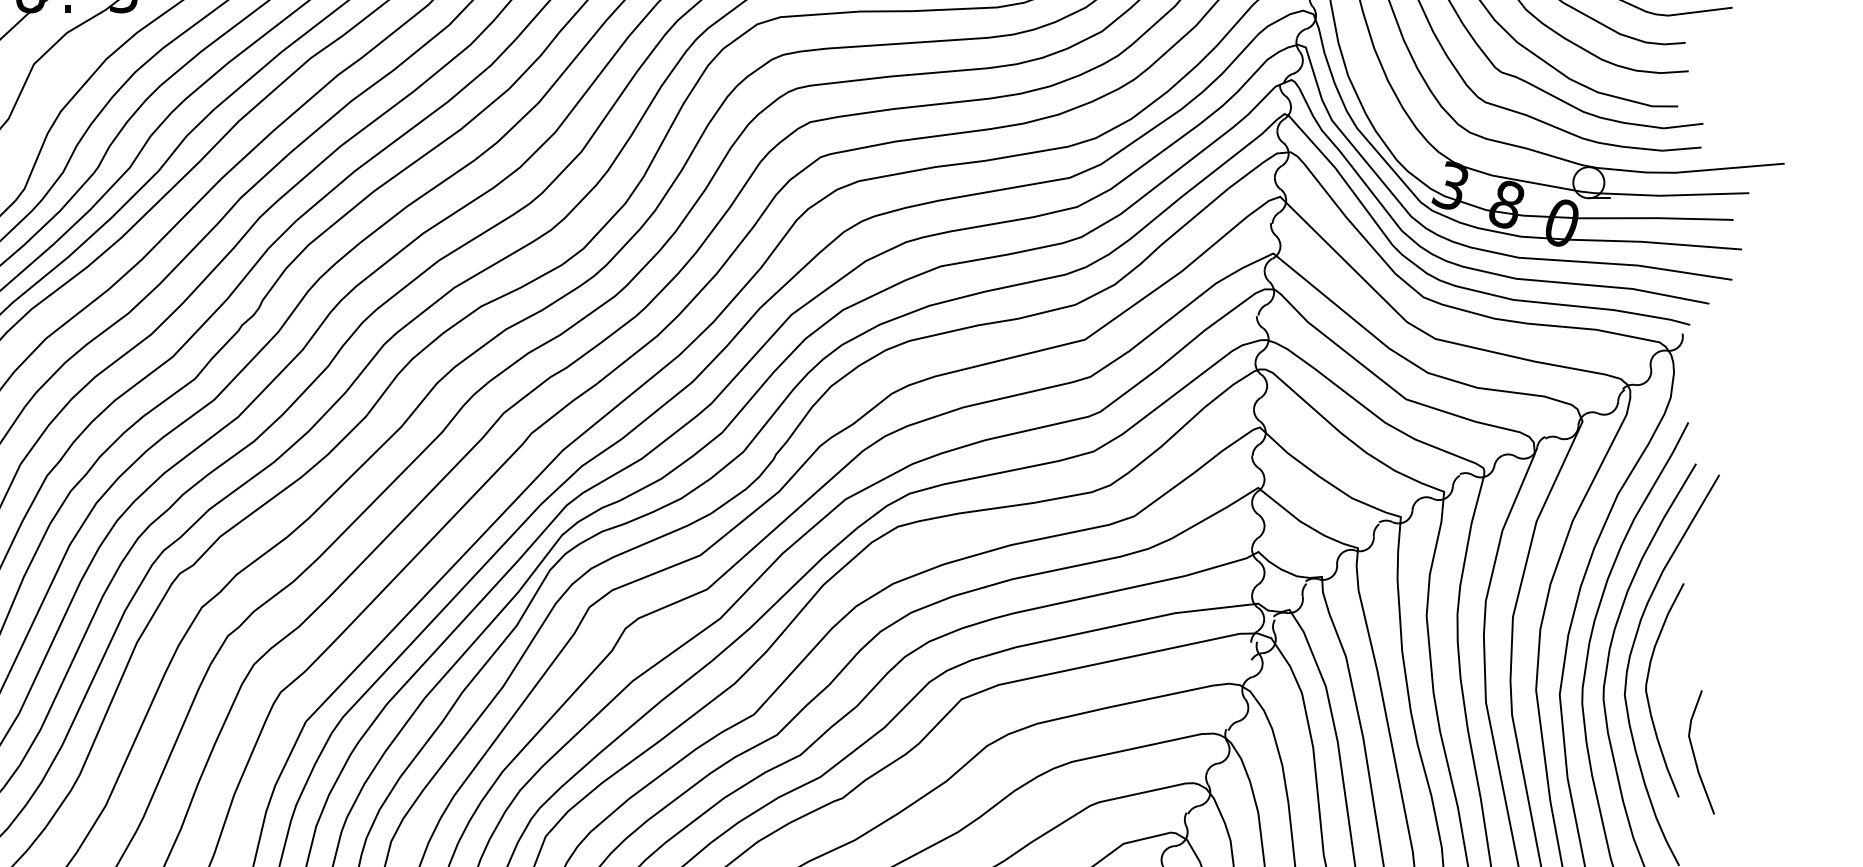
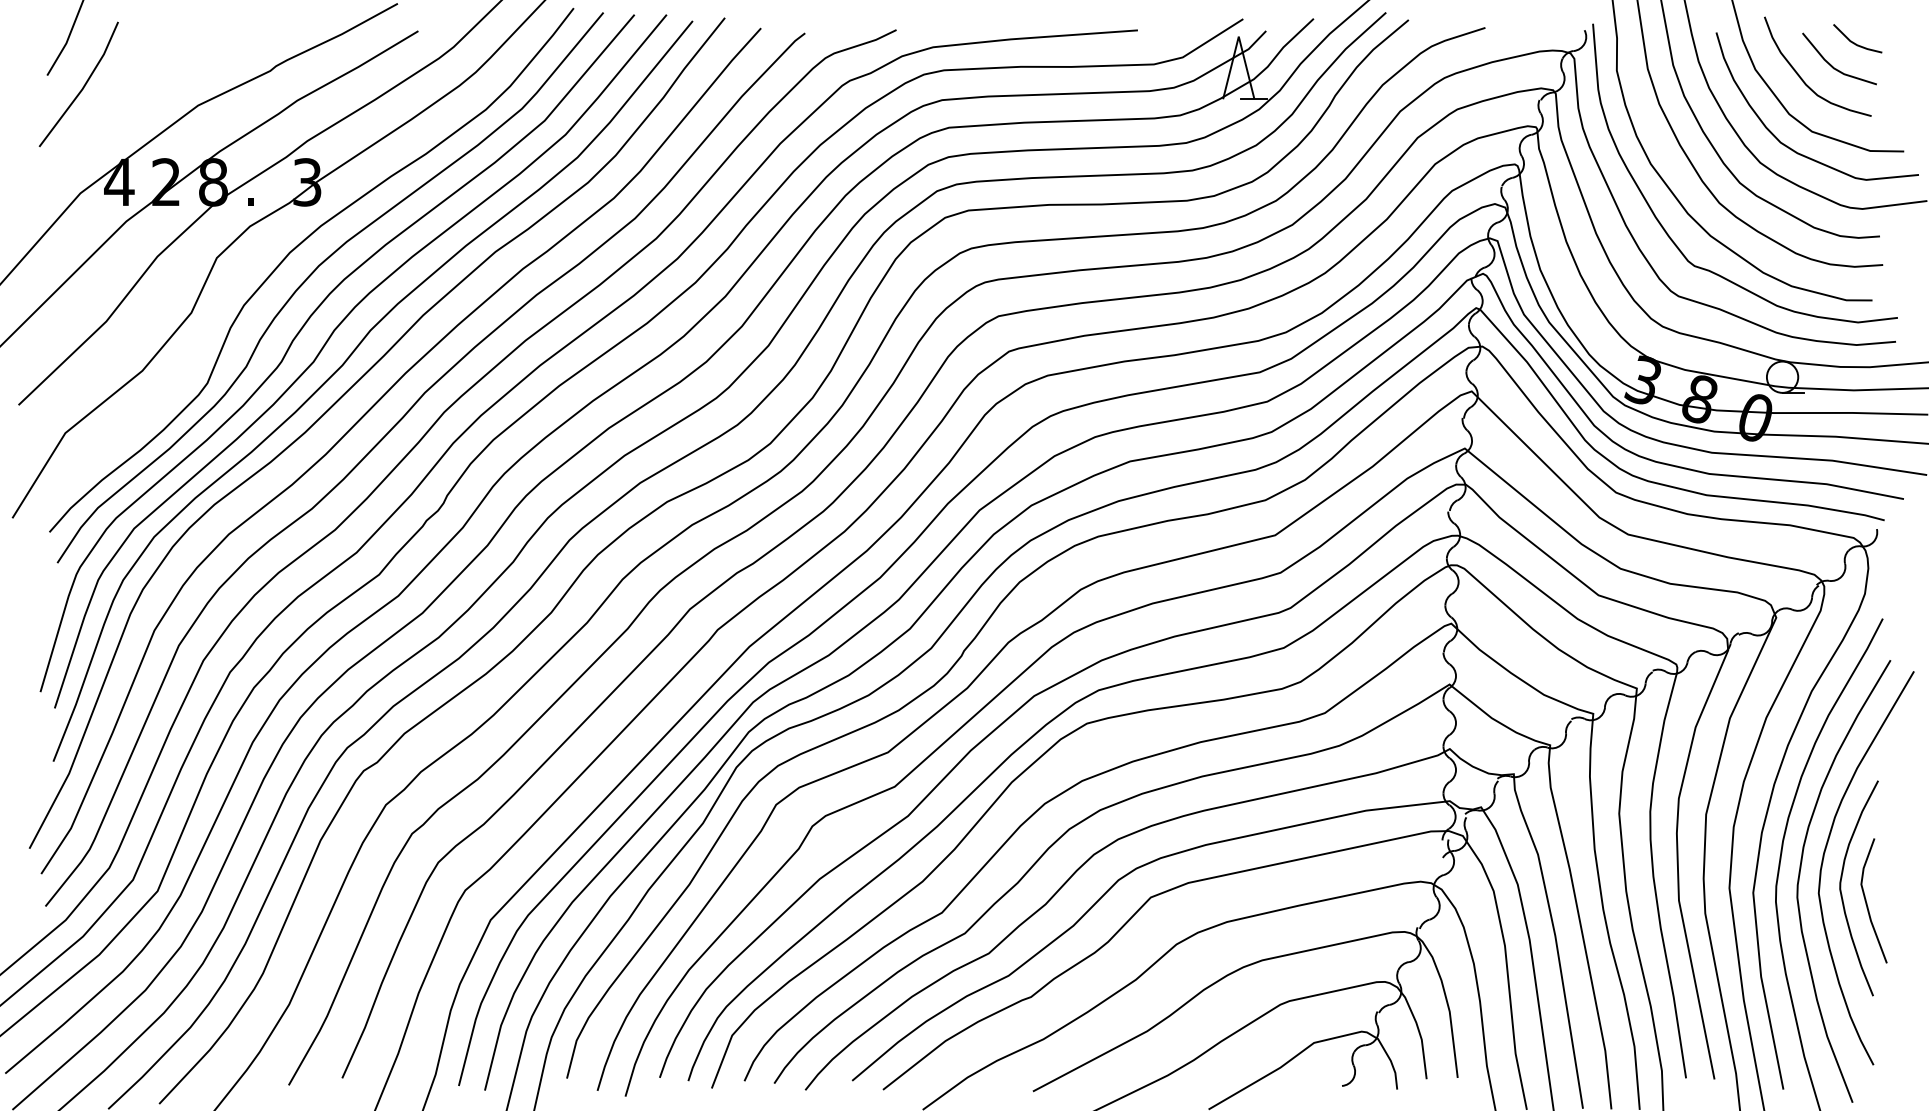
line: (1695, 754) -> (1867, 902), moved

